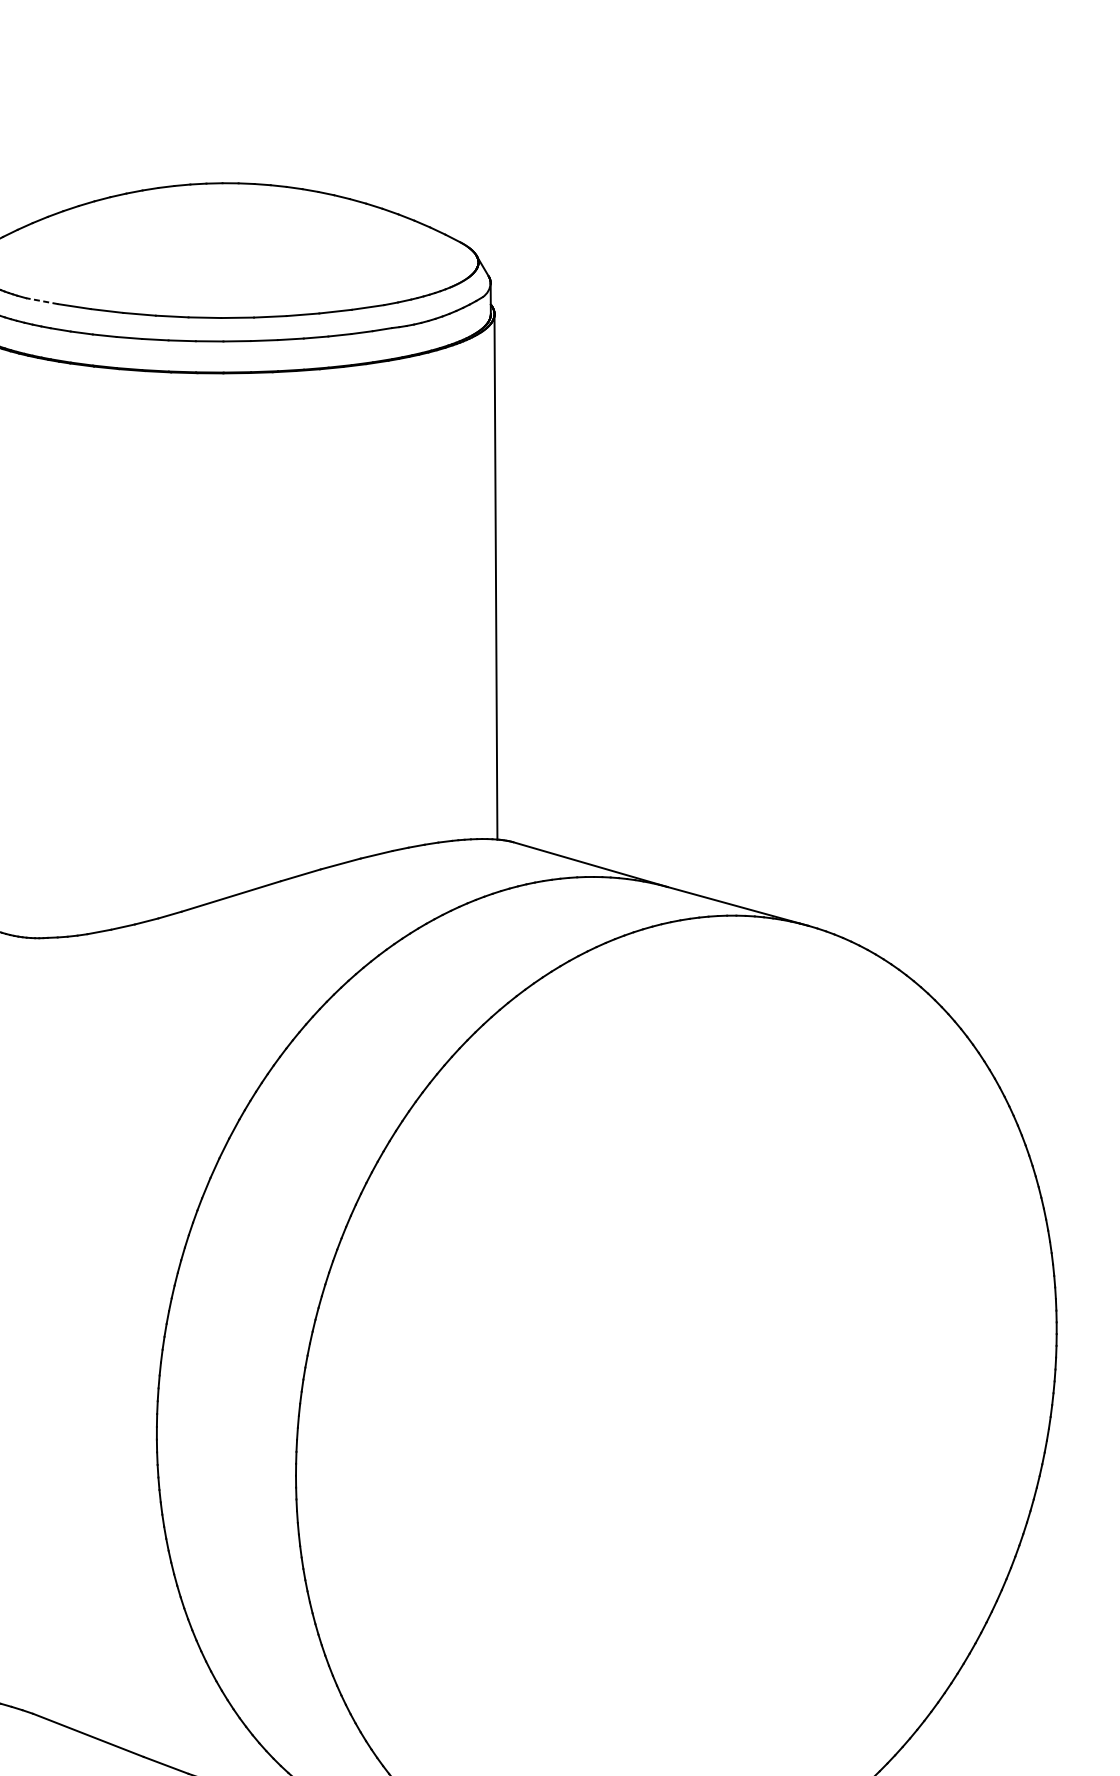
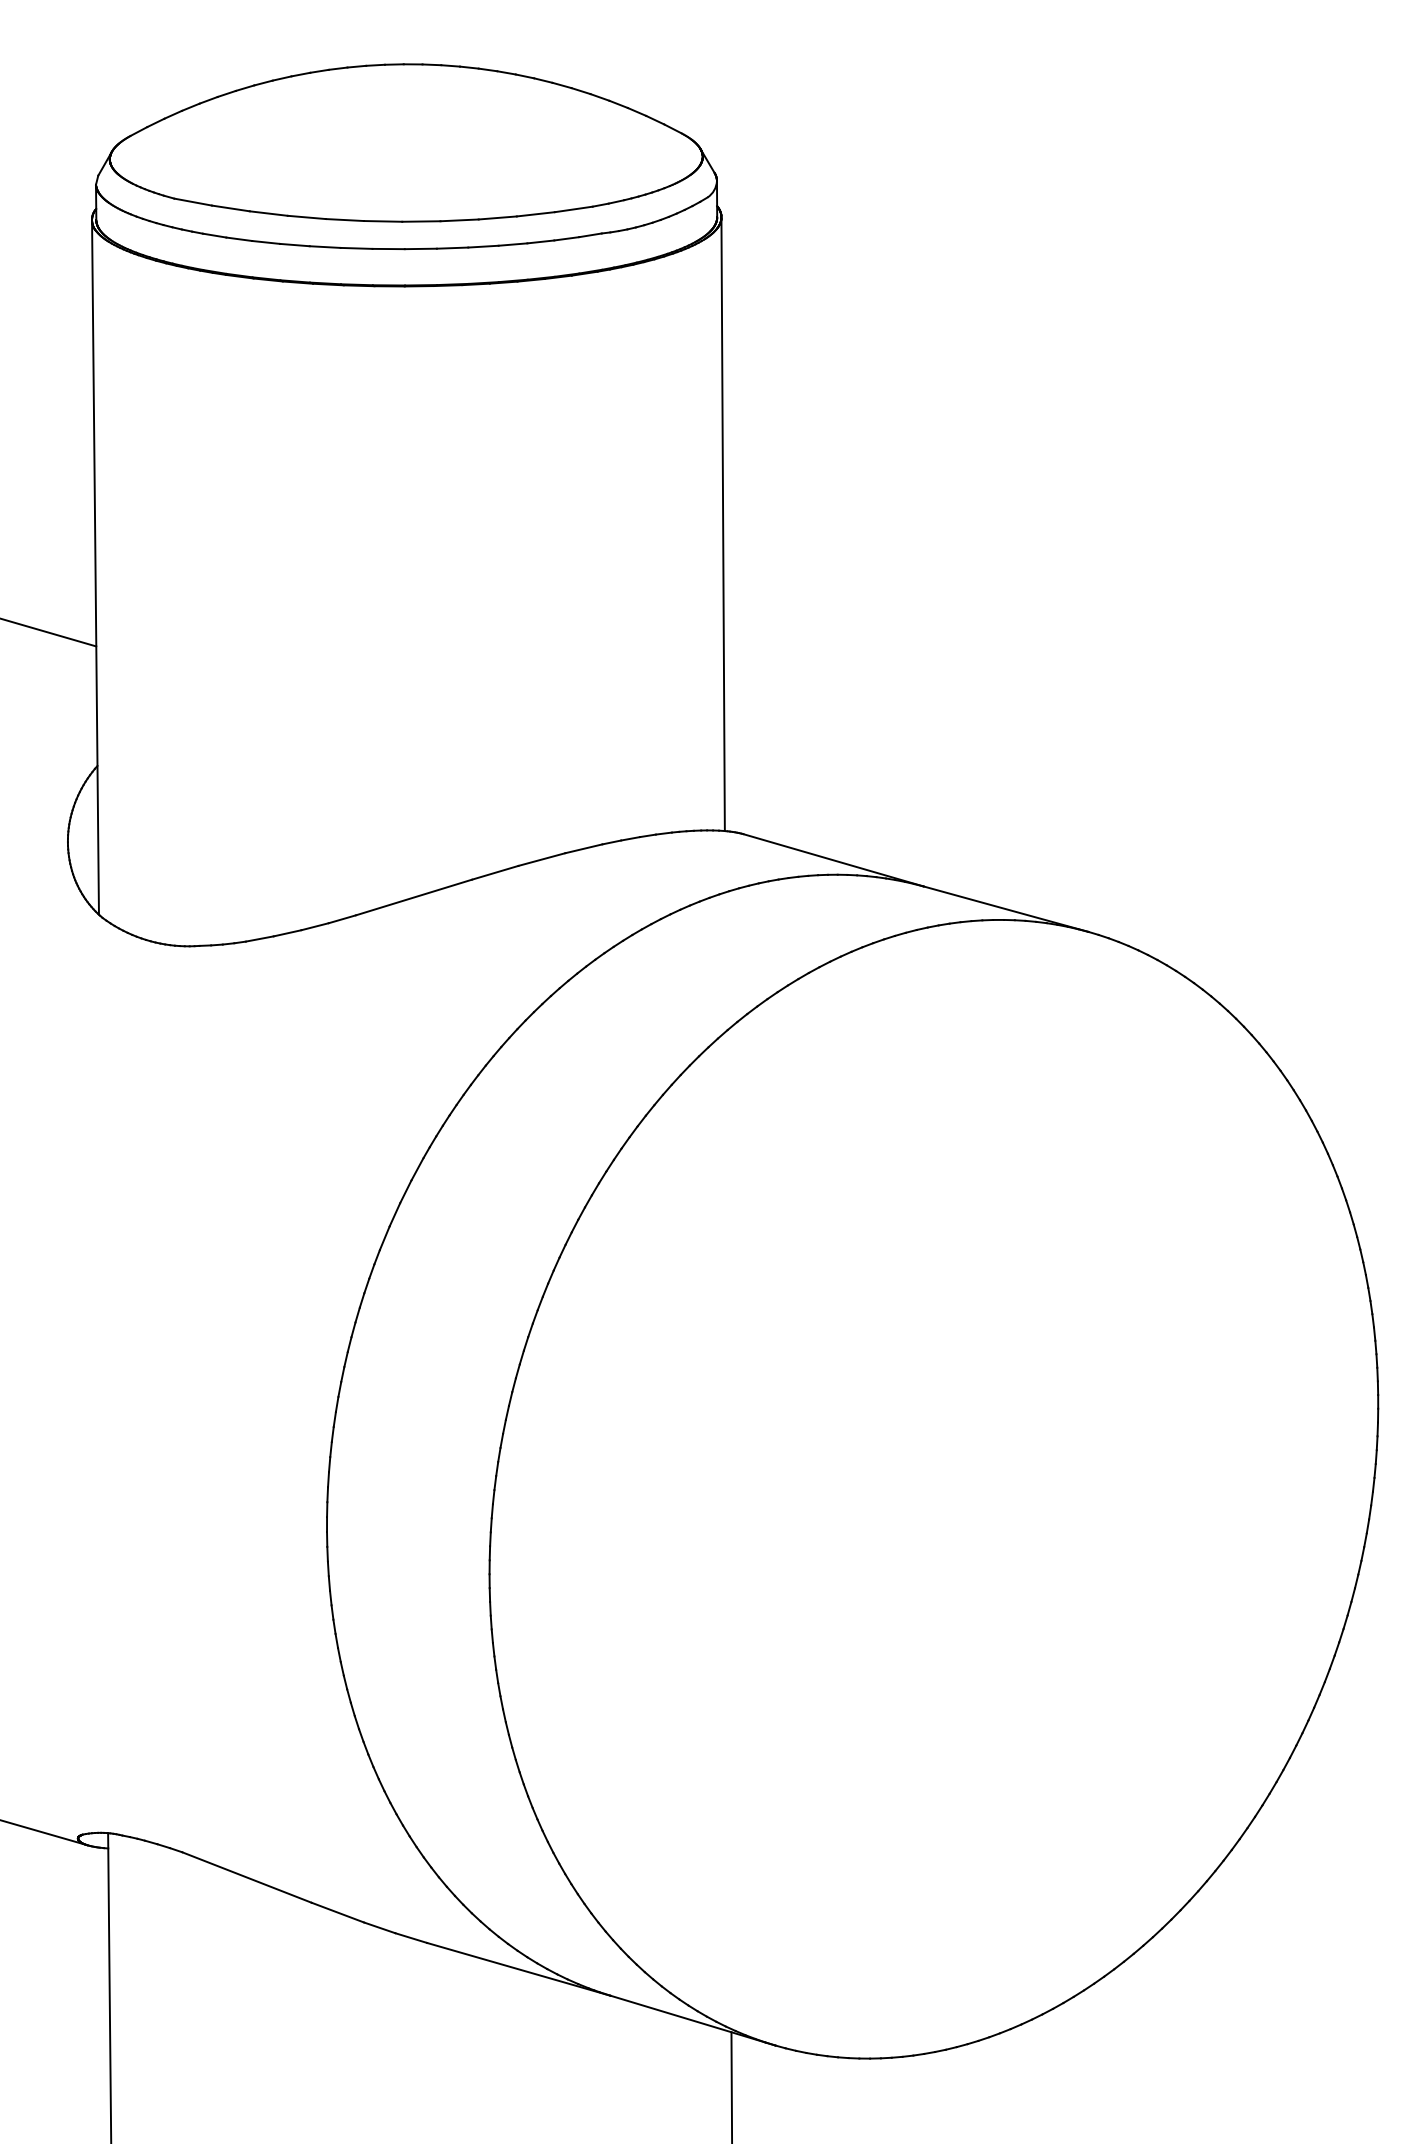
line: (41, 301) -> (192, 202), dashed -> solid

